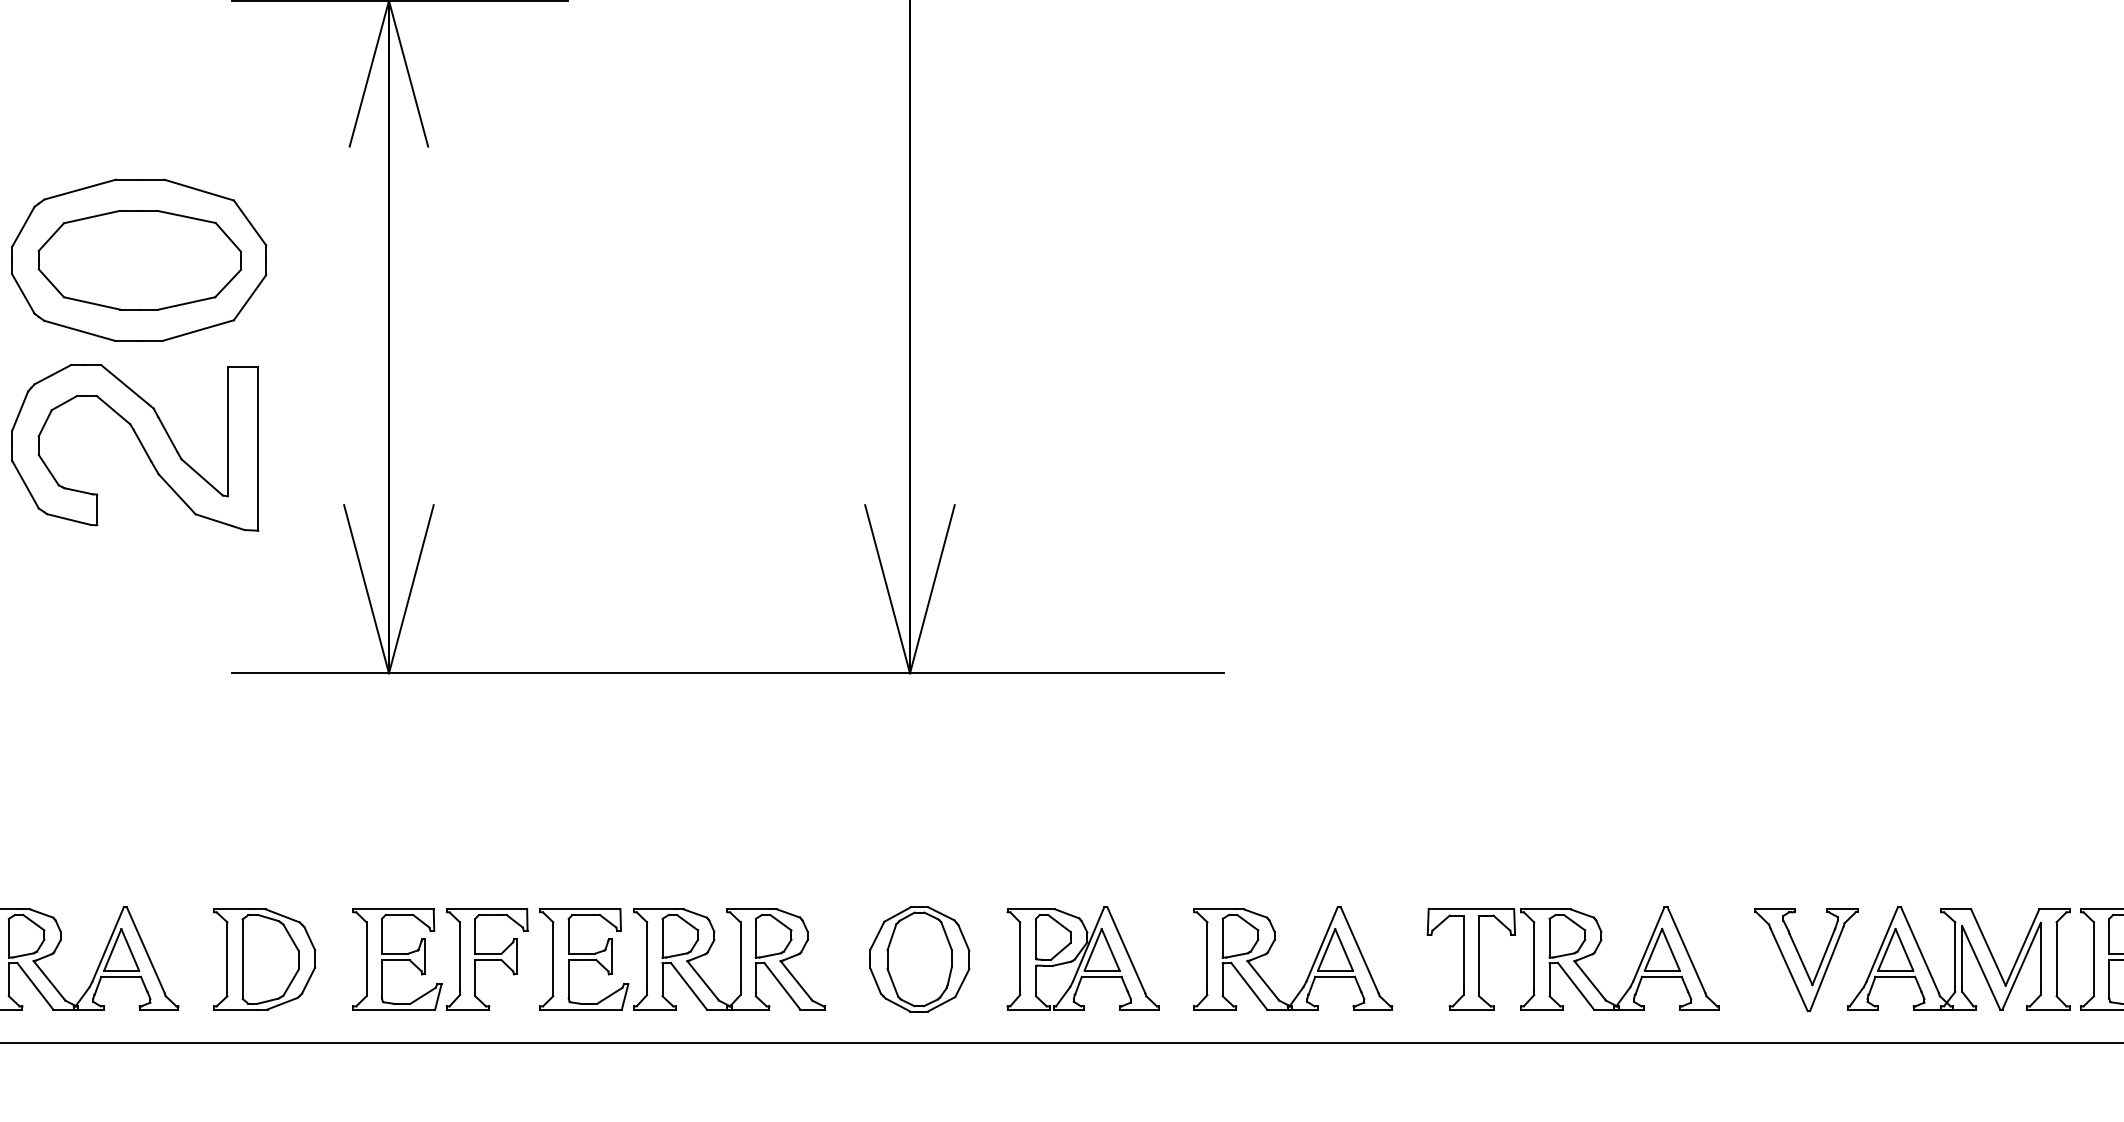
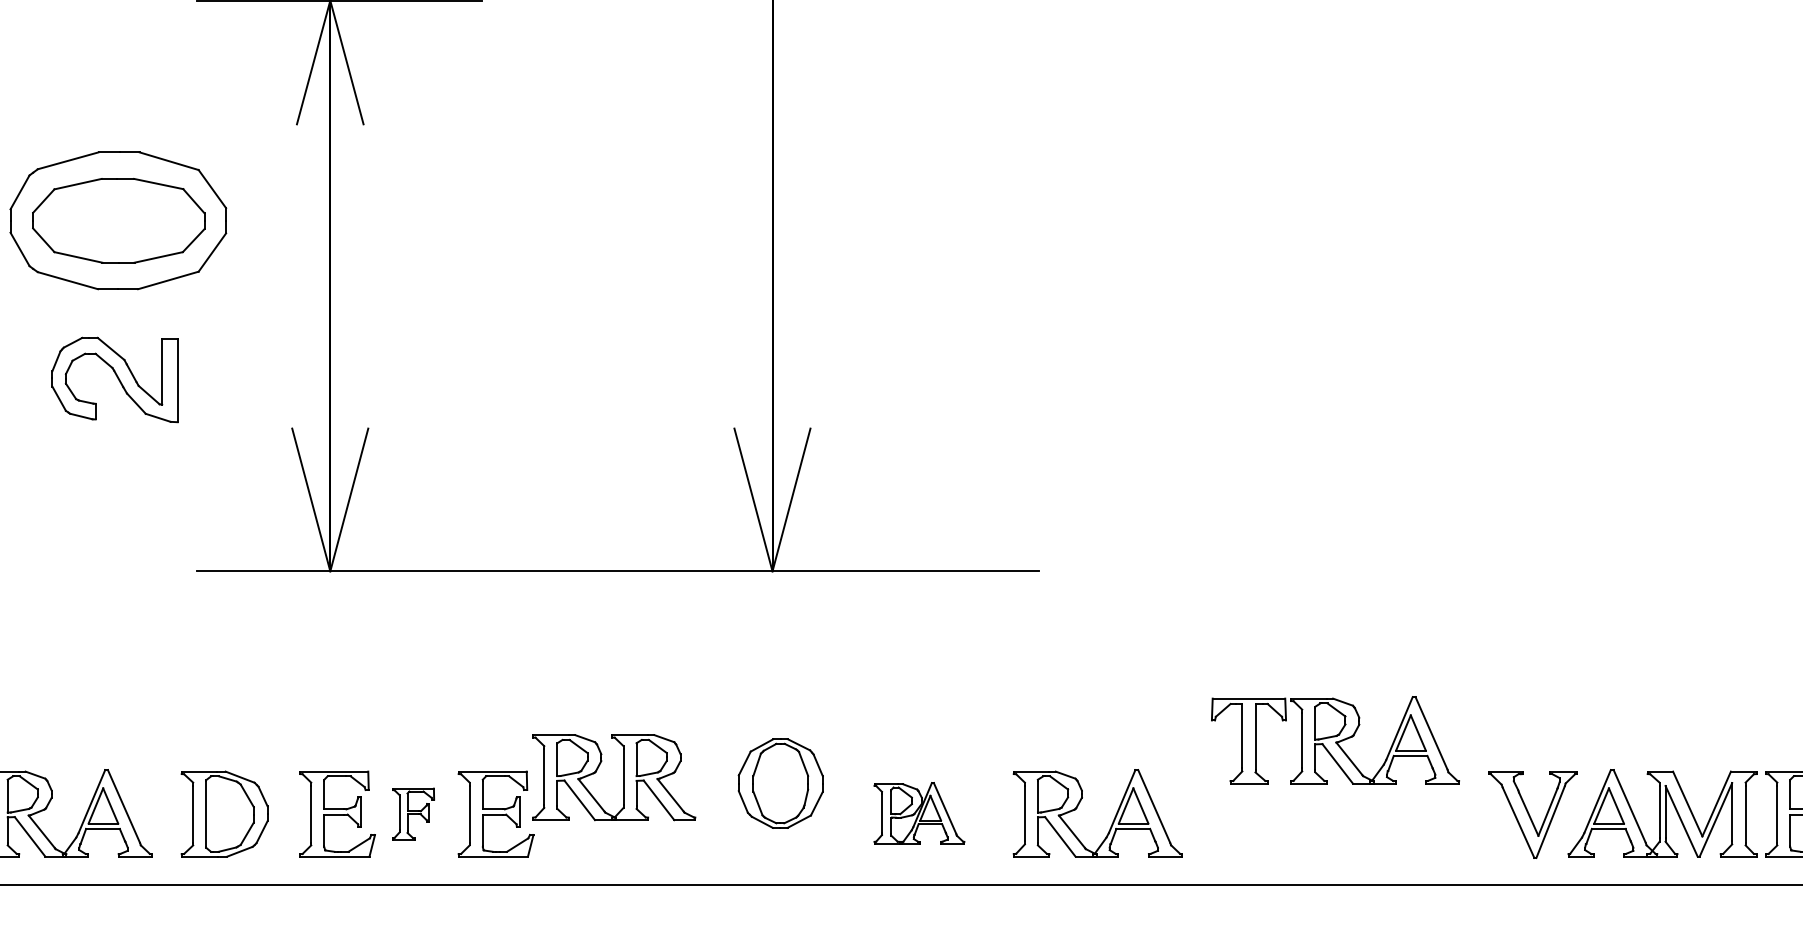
part: (135, 447) -> (115, 379), size x0.6
part: (1082, 958) -> (918, 813), size x0.7
part: (1572, 958) -> (1334, 740), moved
part: (486, 959) -> (413, 814), size x0.6
part: (740, 959) -> (623, 777), moved
part: (919, 959) -> (780, 783), moved

